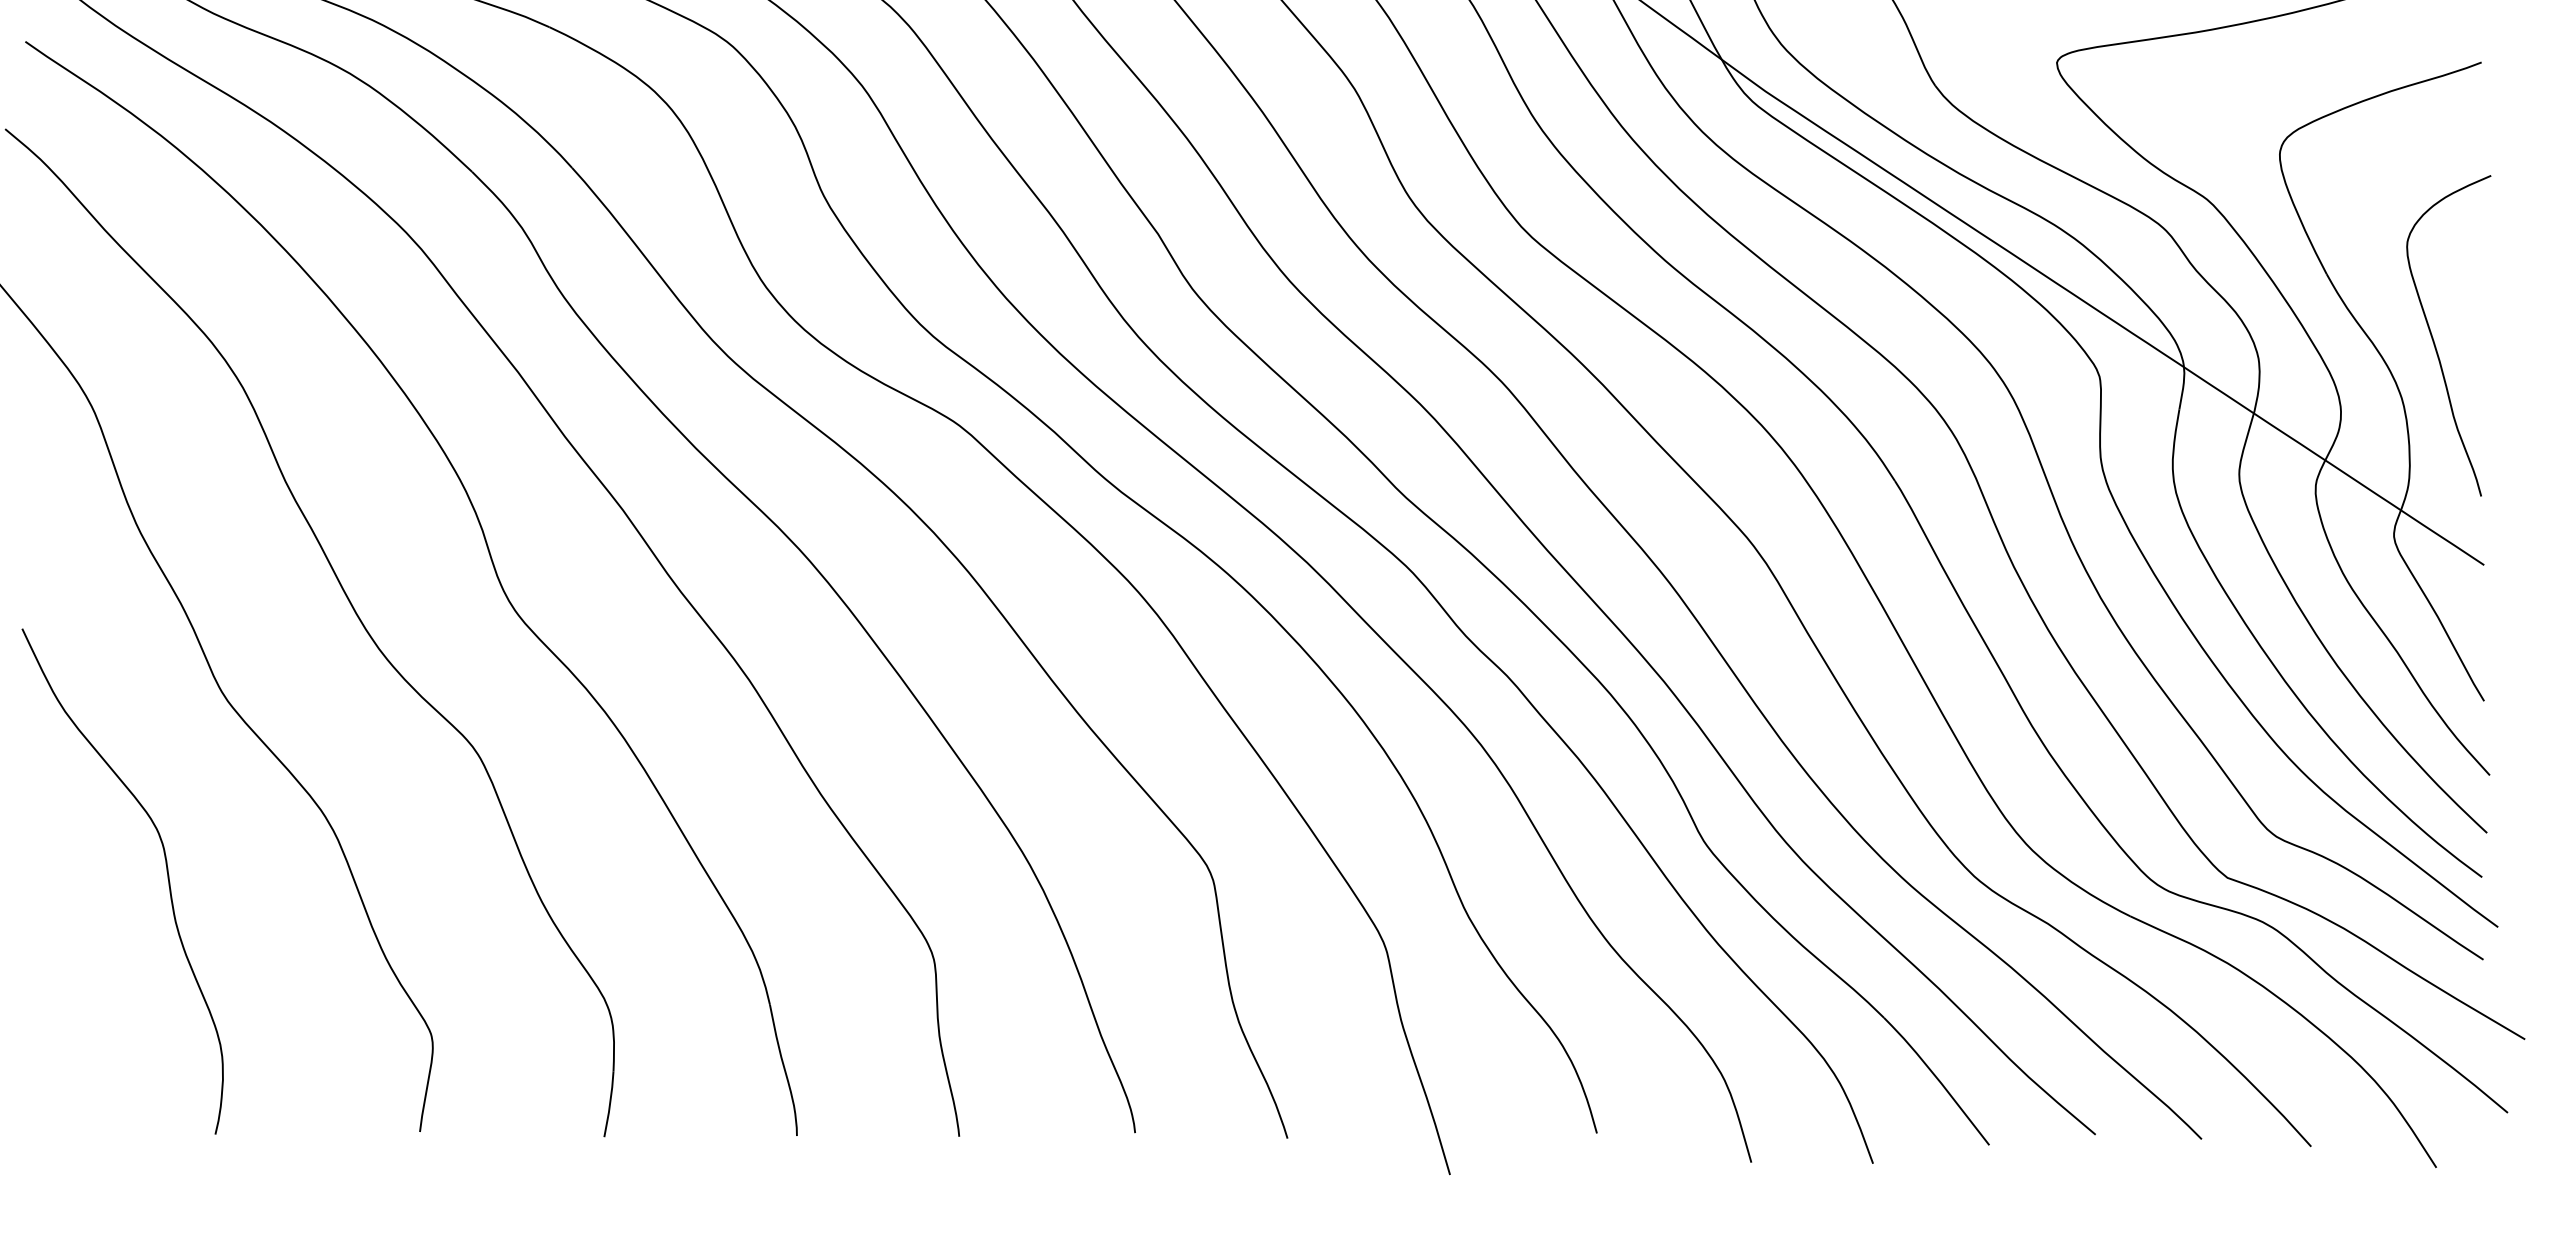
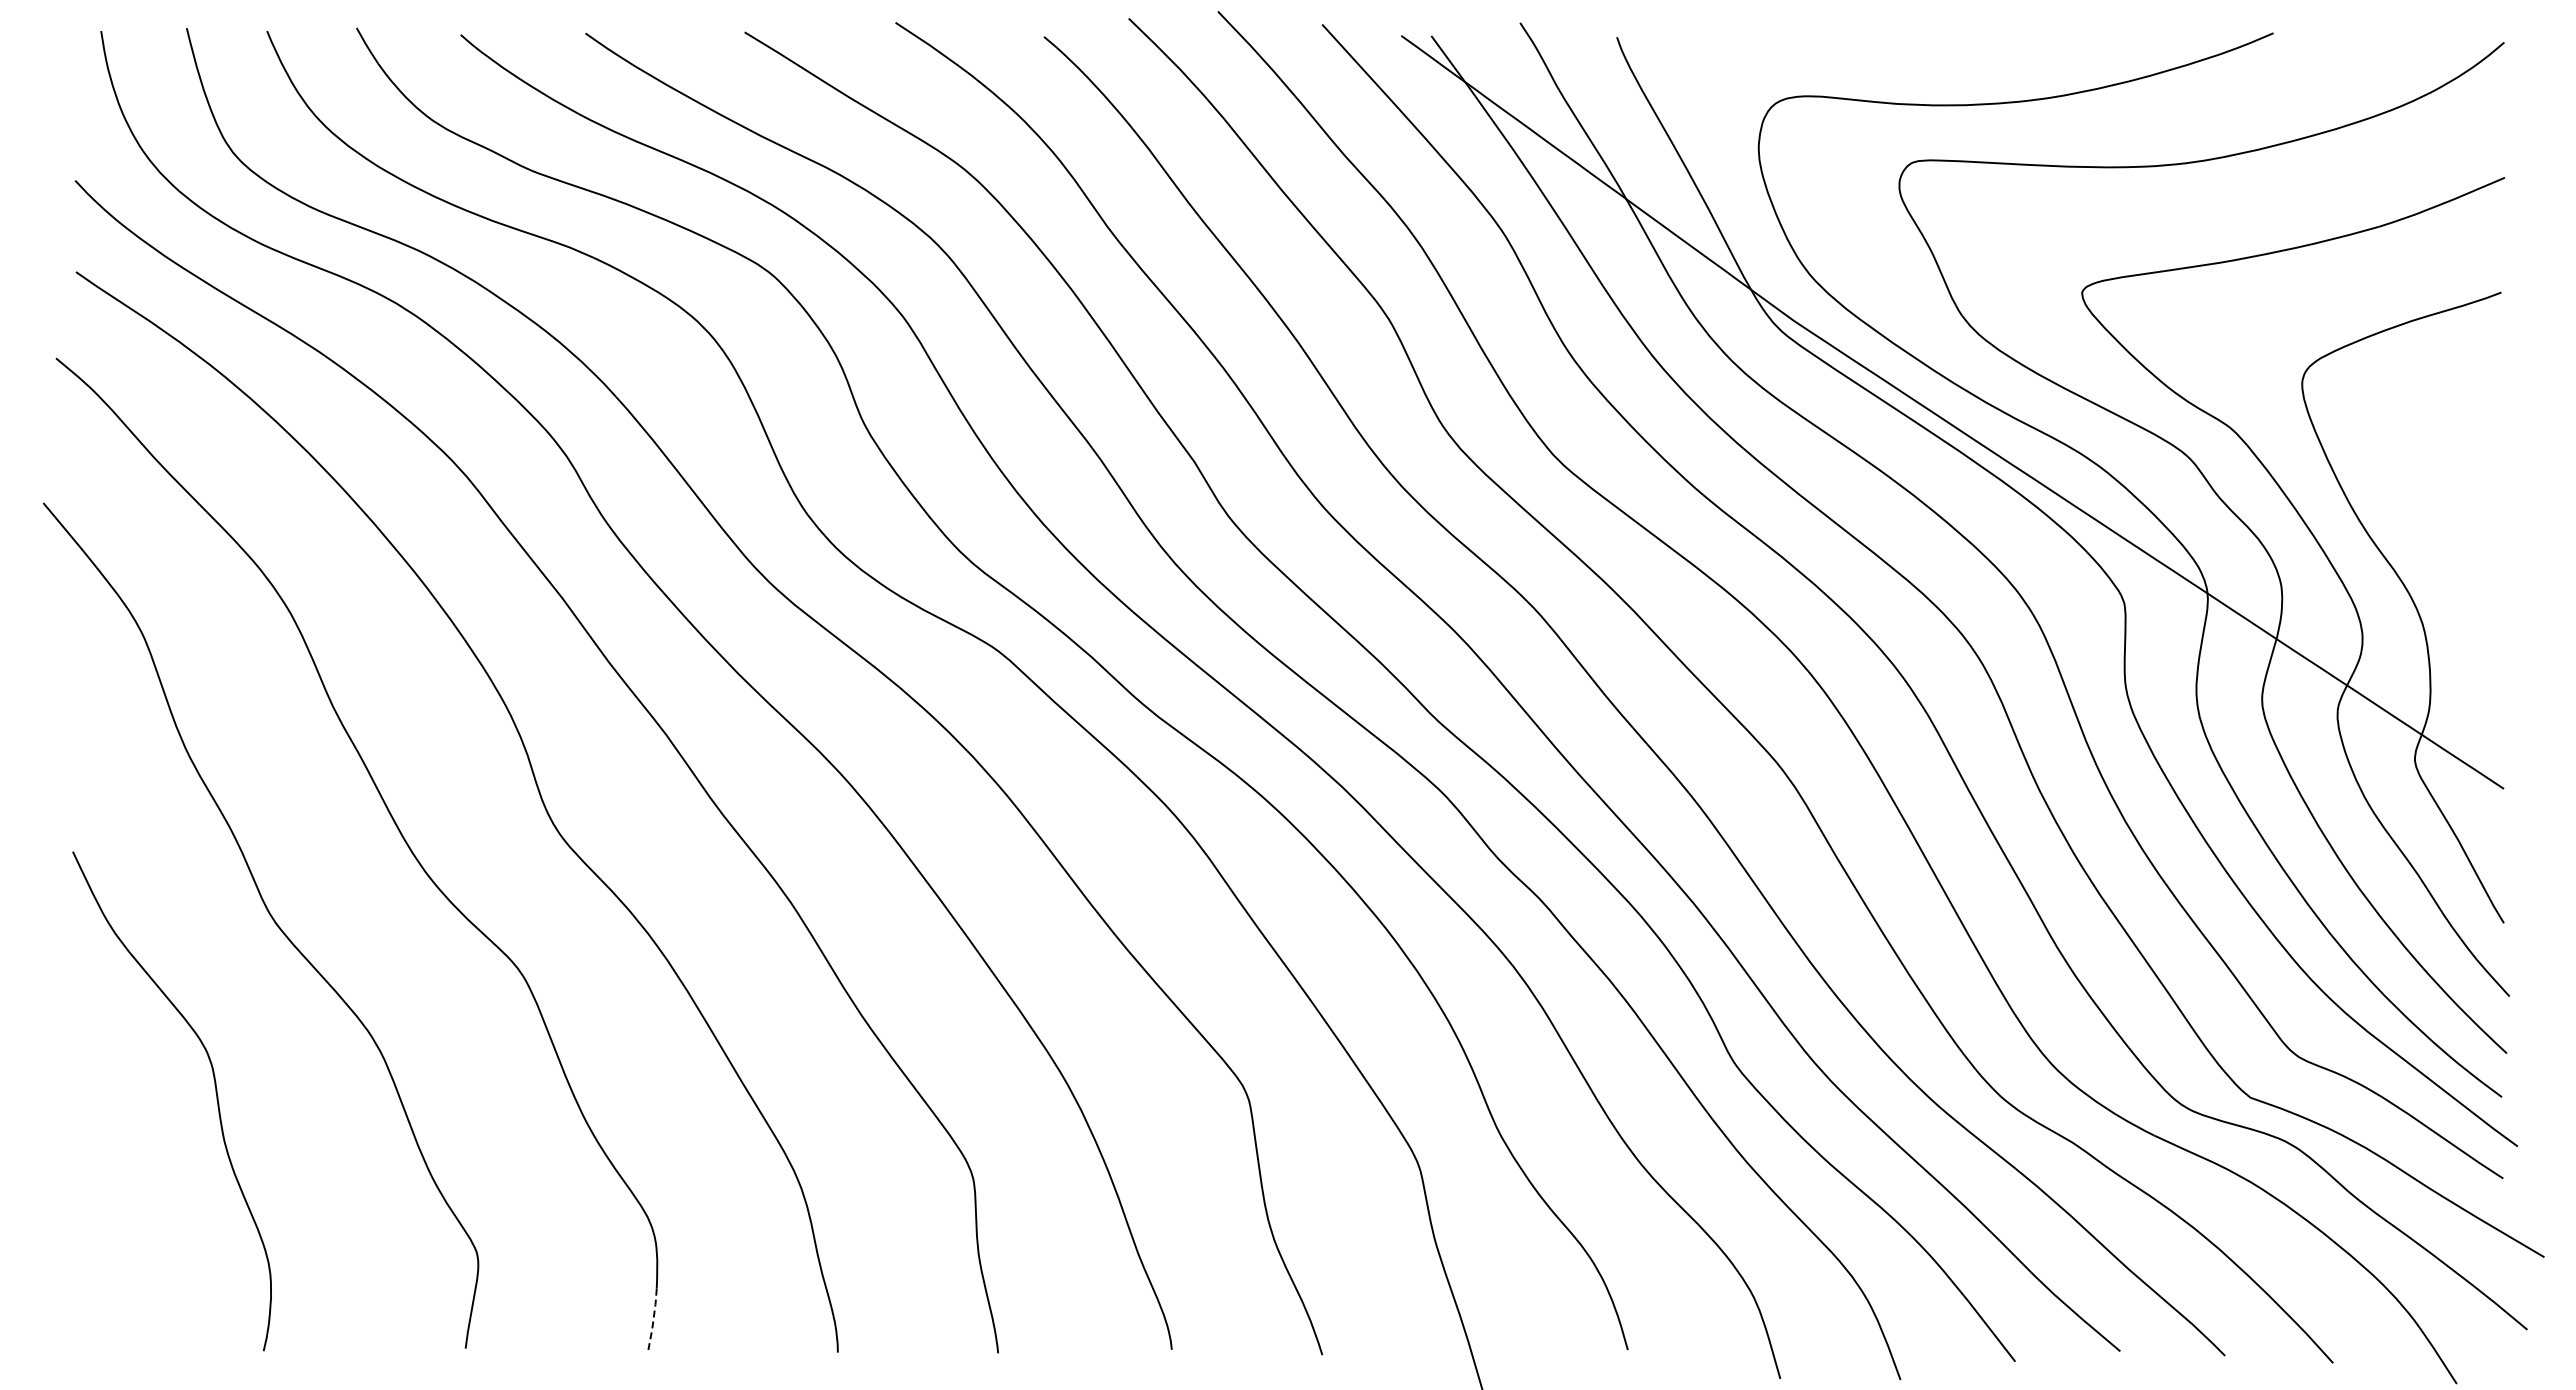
curve: (2434, 338) -> (2454, 565), removed
line: (610, 1104) -> (653, 1321), solid -> dashed

